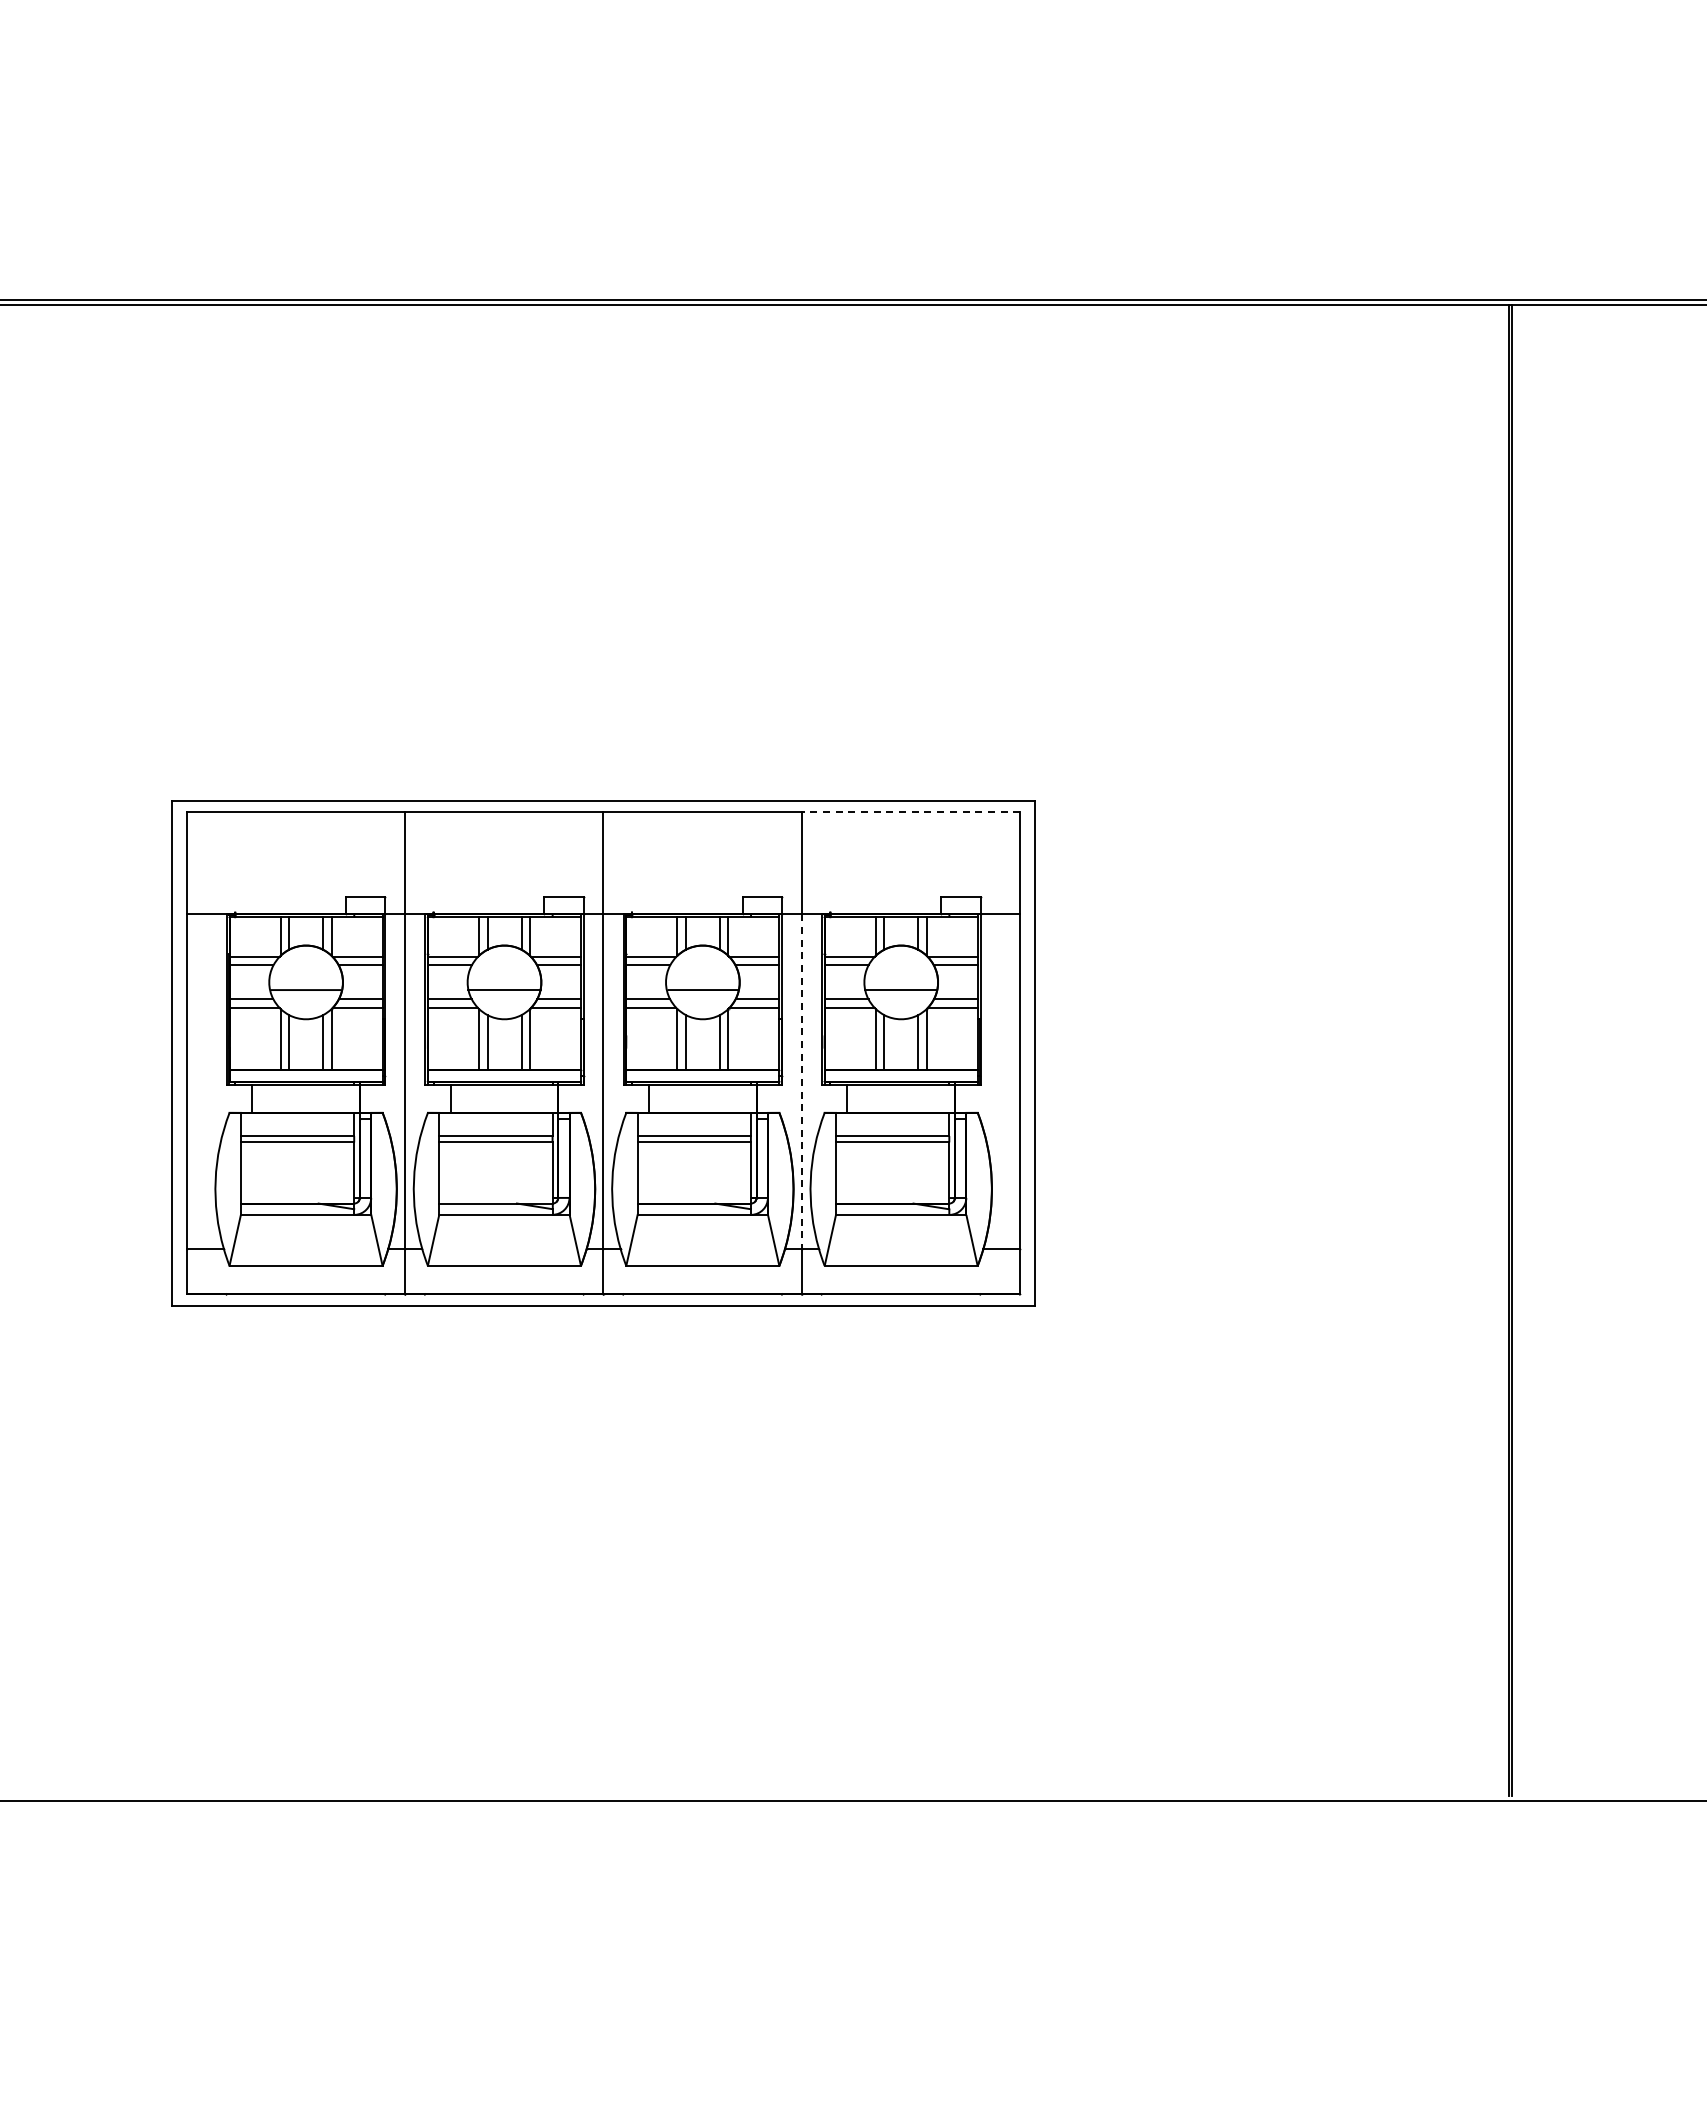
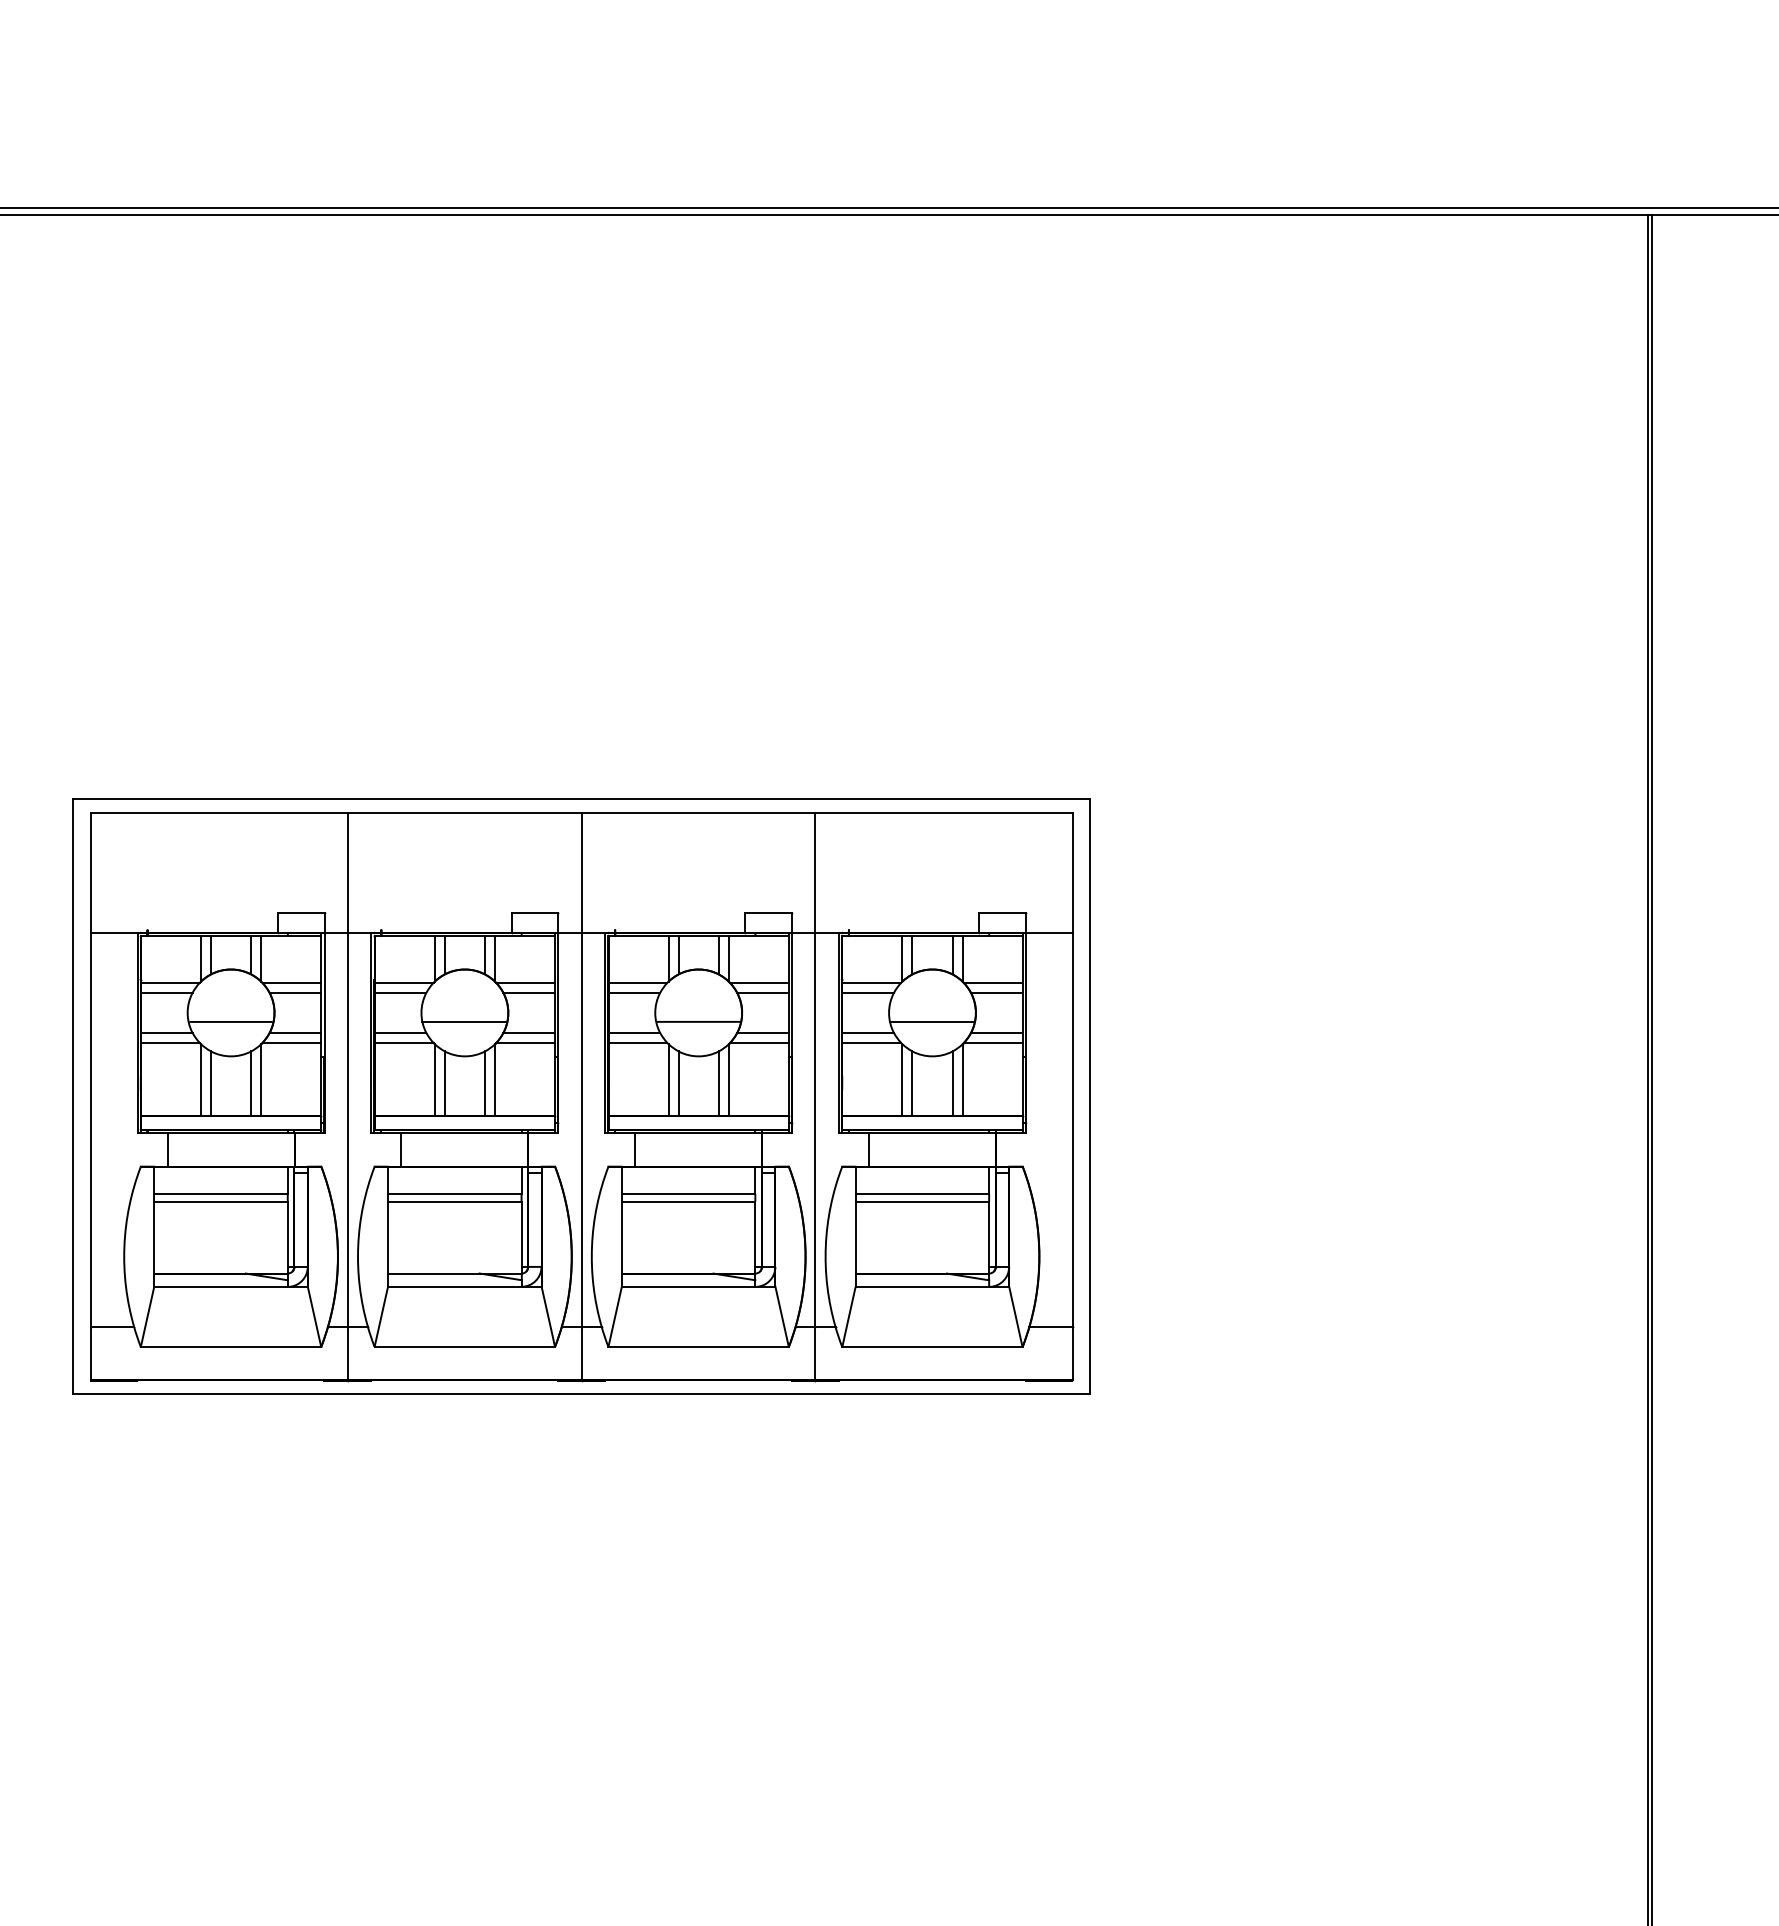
line: (910, 812) -> (943, 812), dashed -> solid
line: (801, 1082) -> (814, 1130), dashed -> solid

